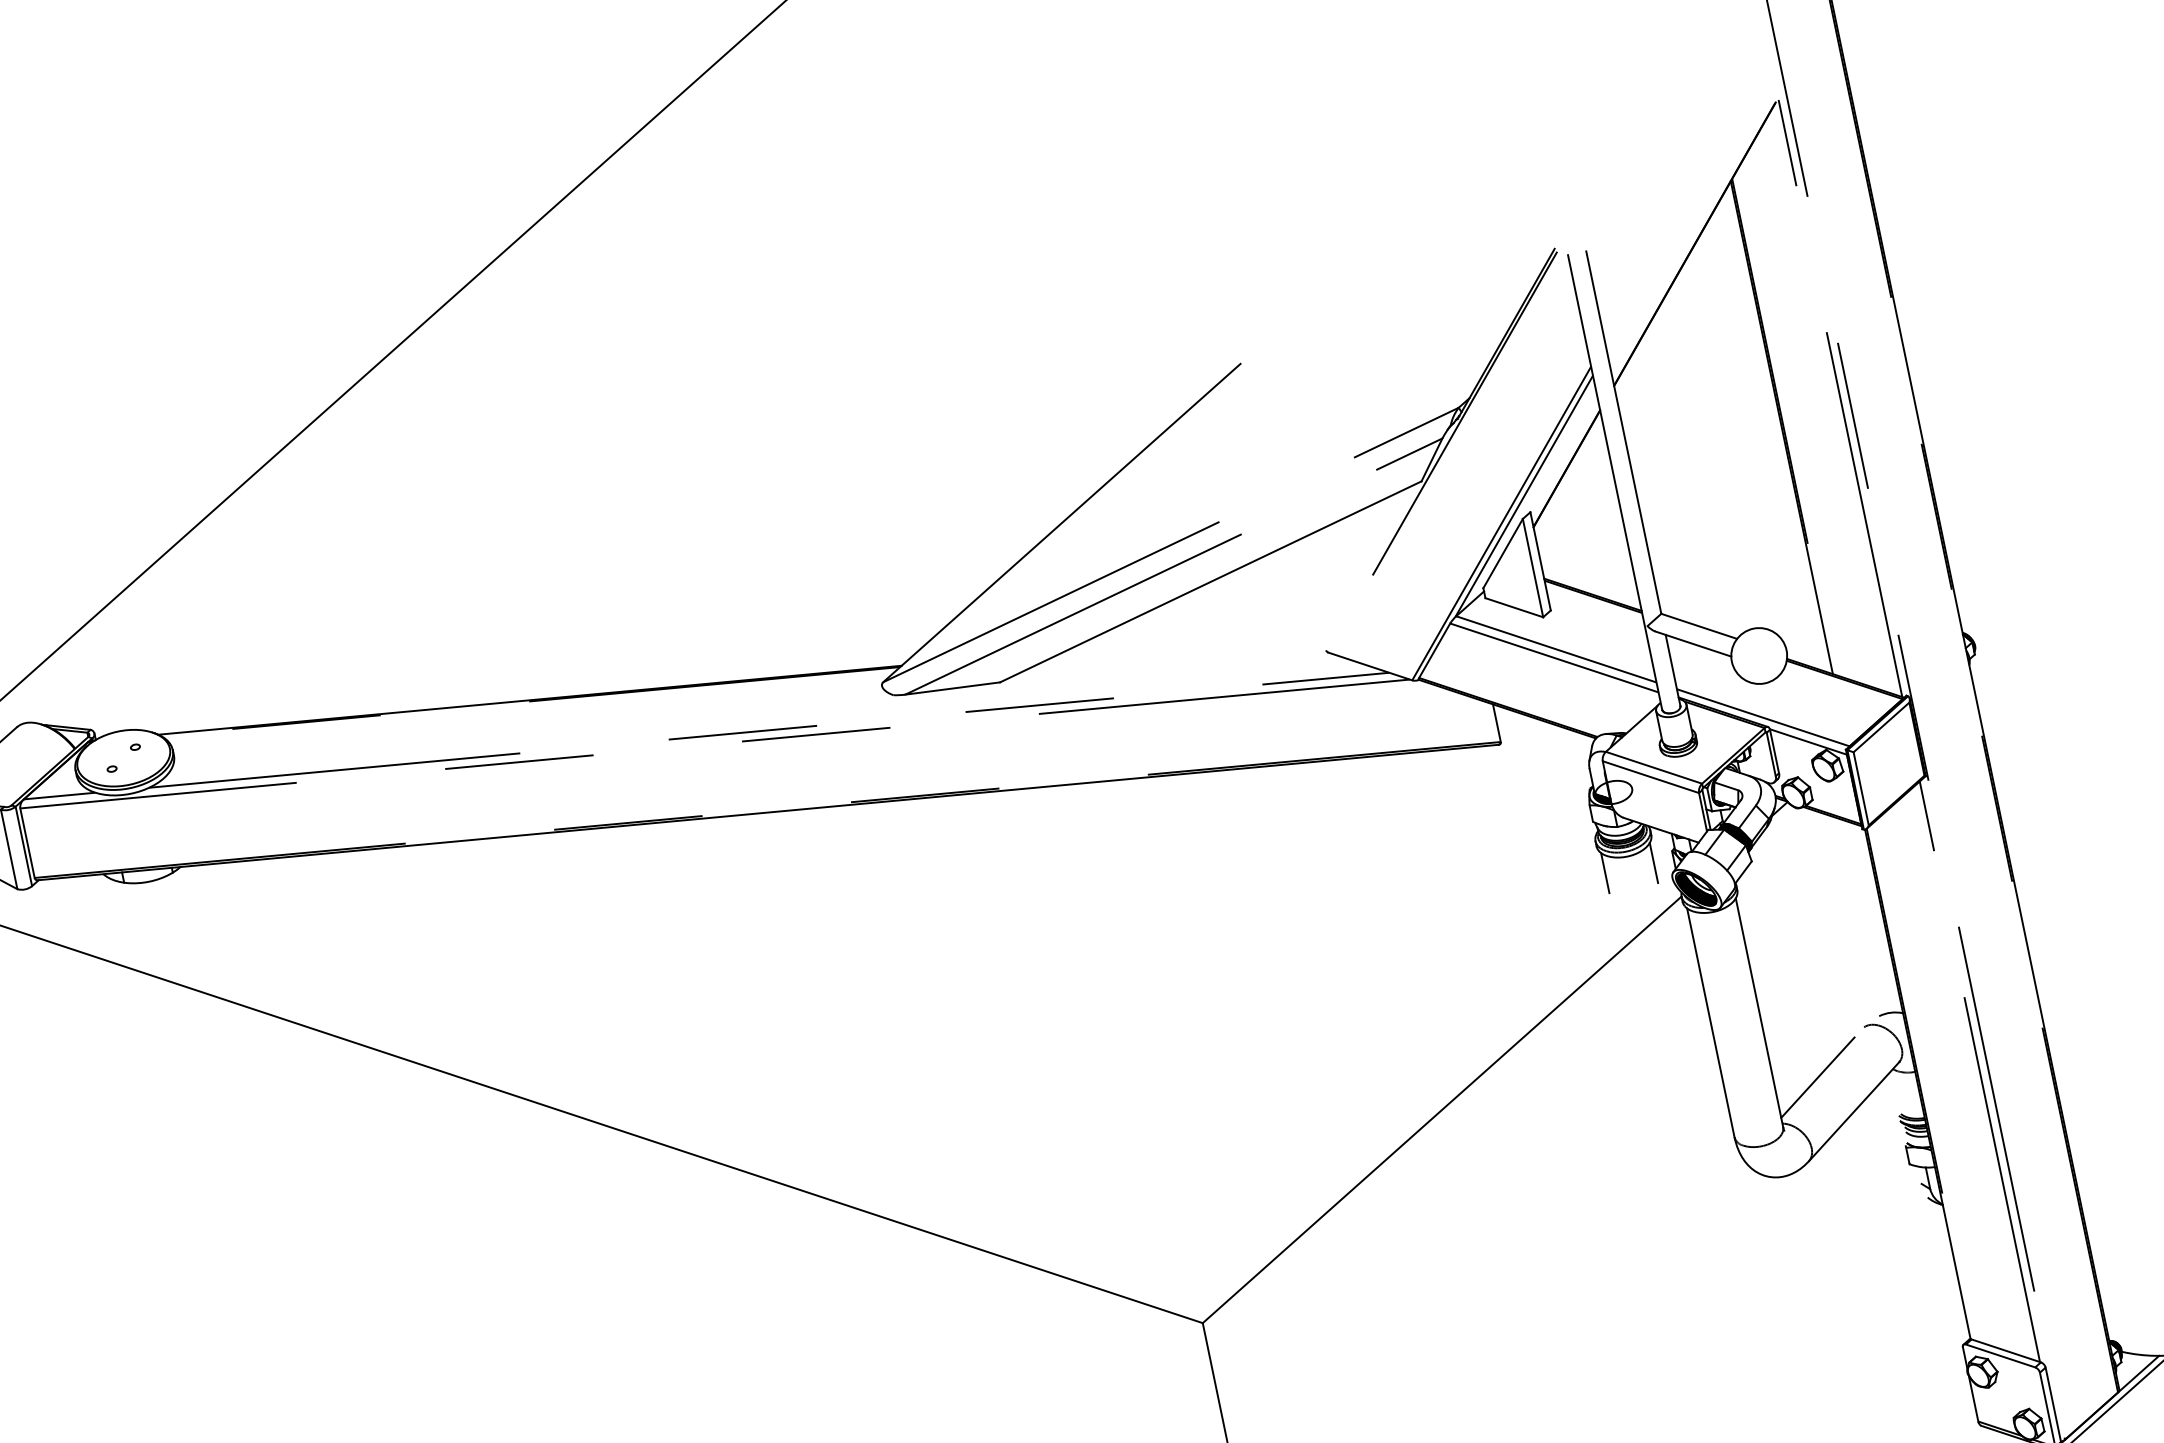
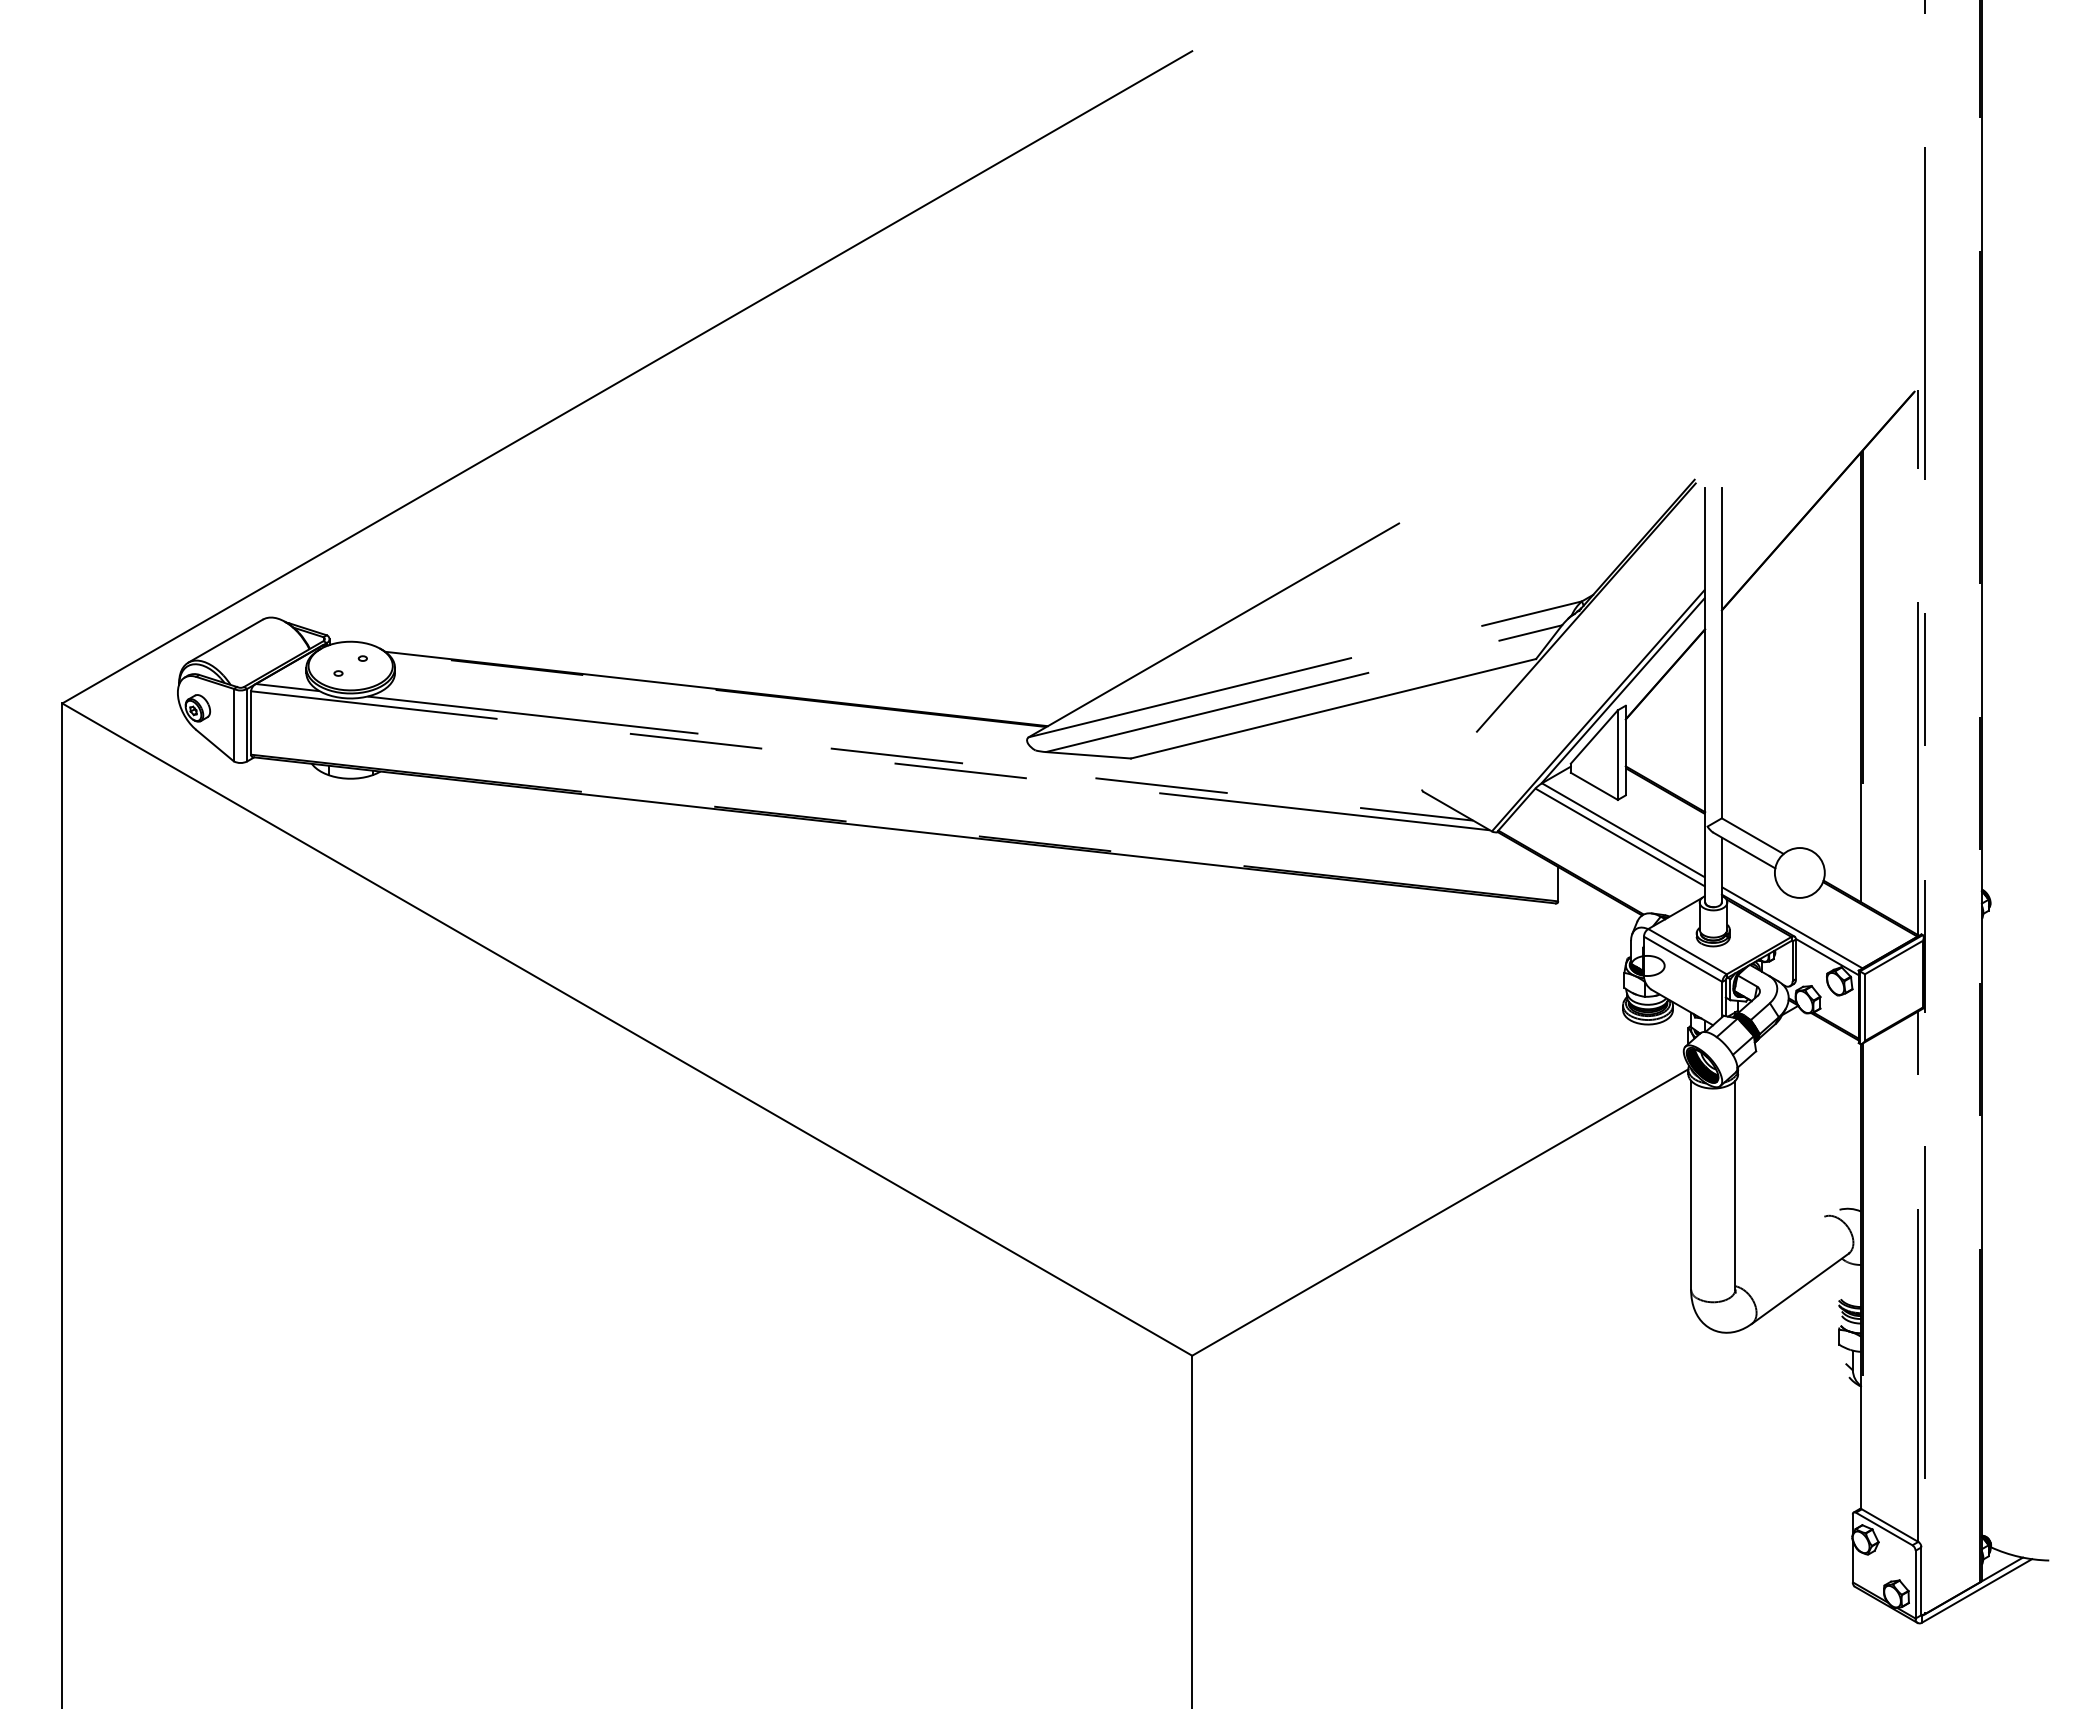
line: (1654, 862) -> (1670, 1034), removed
line: (1604, 872) -> (1625, 1034), removed
line: (1817, 1076) -> (1774, 1251), removed

